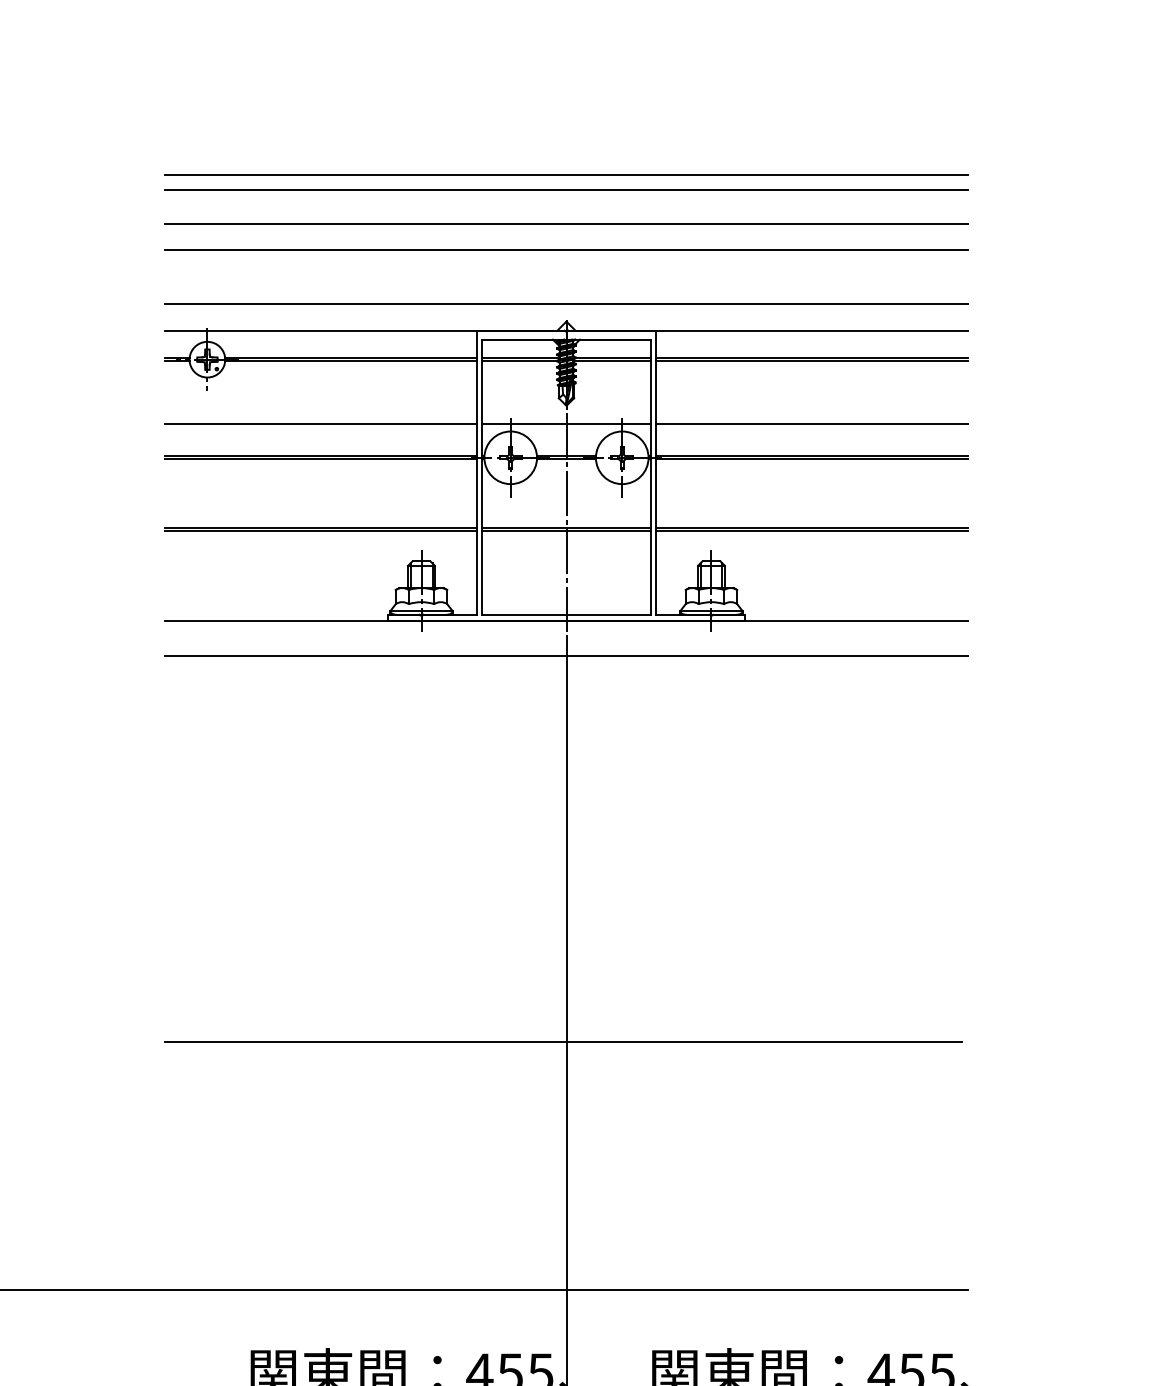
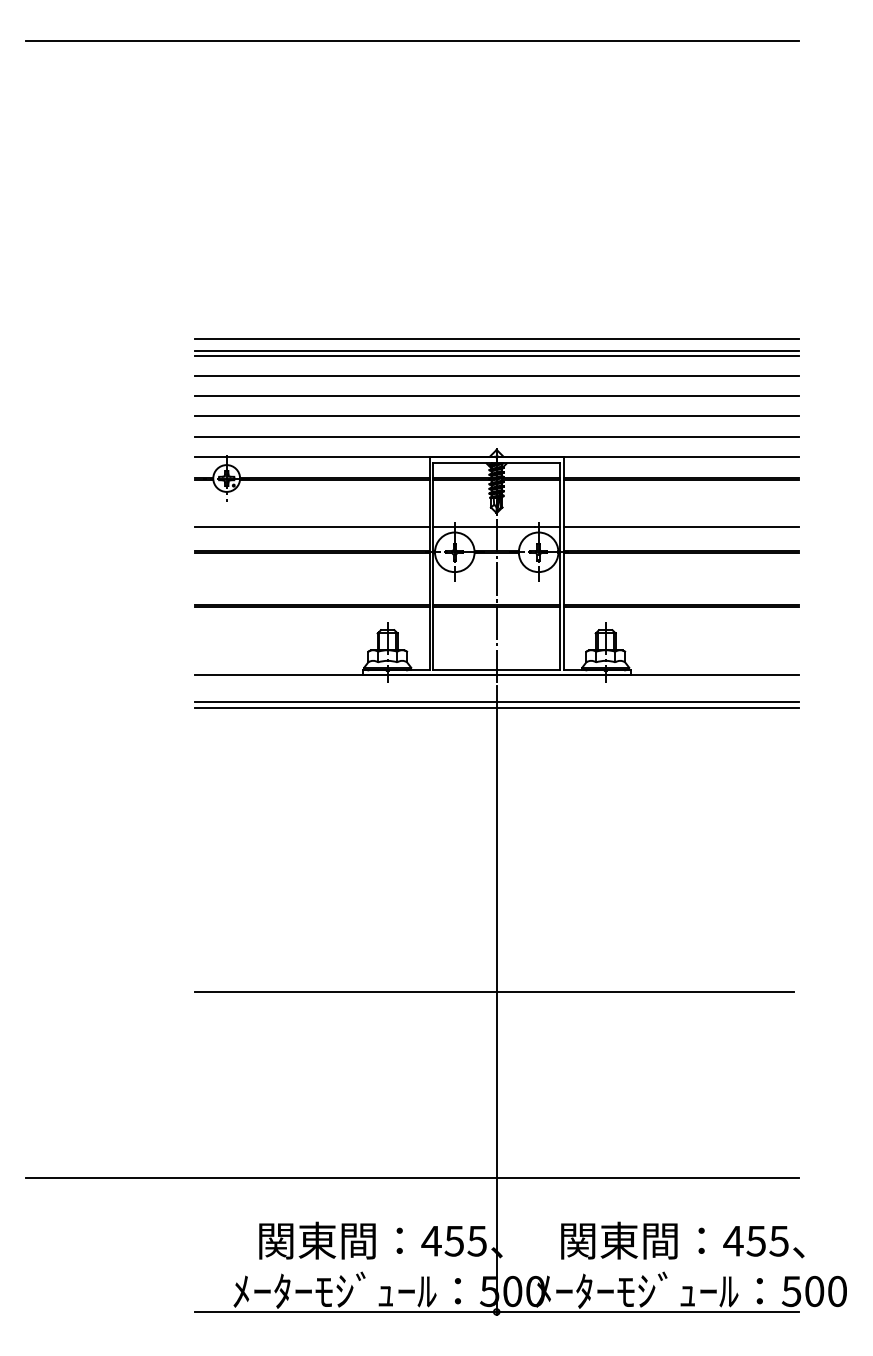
line: (566, 197) -> (496, 356), added
line: (566, 277) -> (496, 416), added
line: (566, 665) -> (496, 708), added

